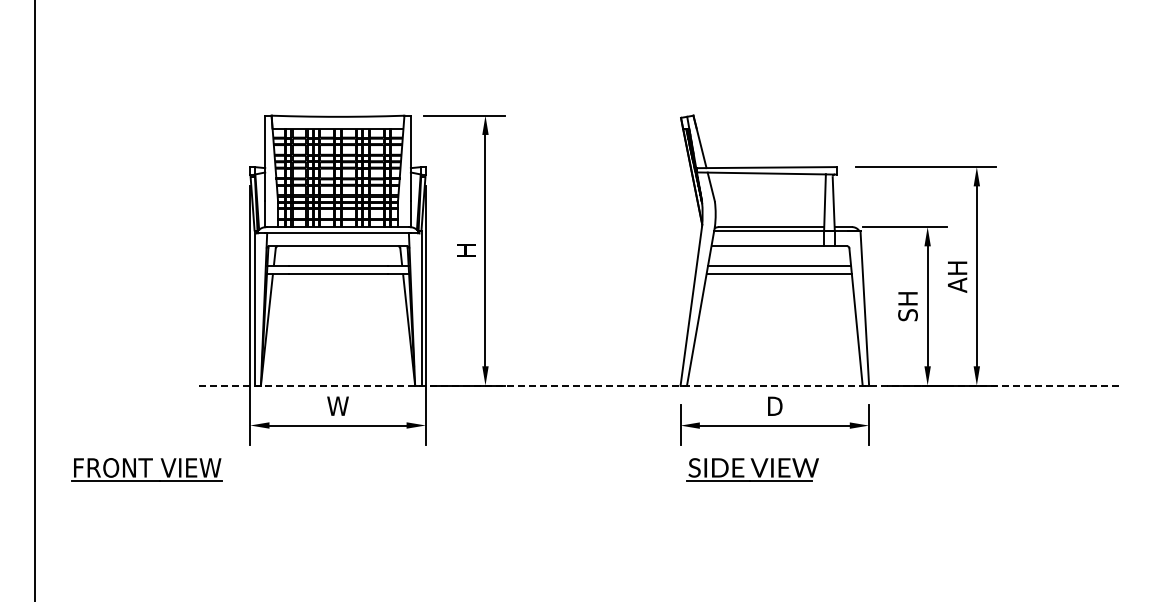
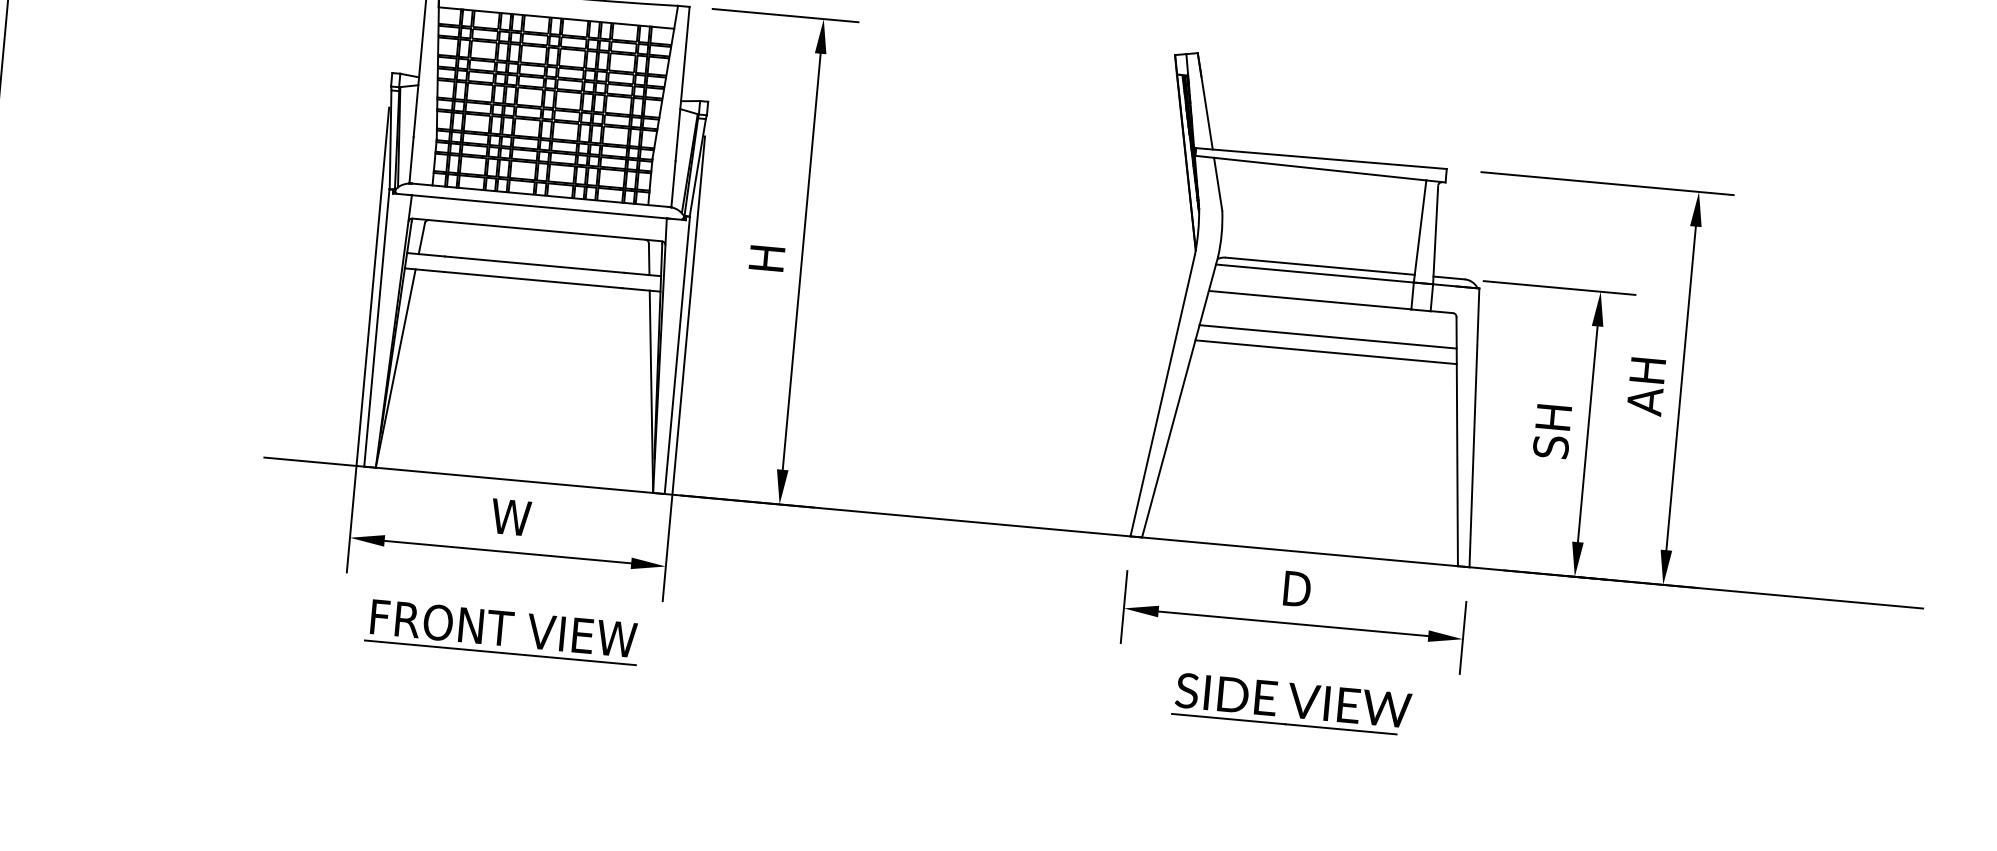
line: (660, 385) -> (1094, 532), dashed -> solid
part: (146, 469) -> (501, 631), moved
part: (752, 469) -> (1291, 703), moved

